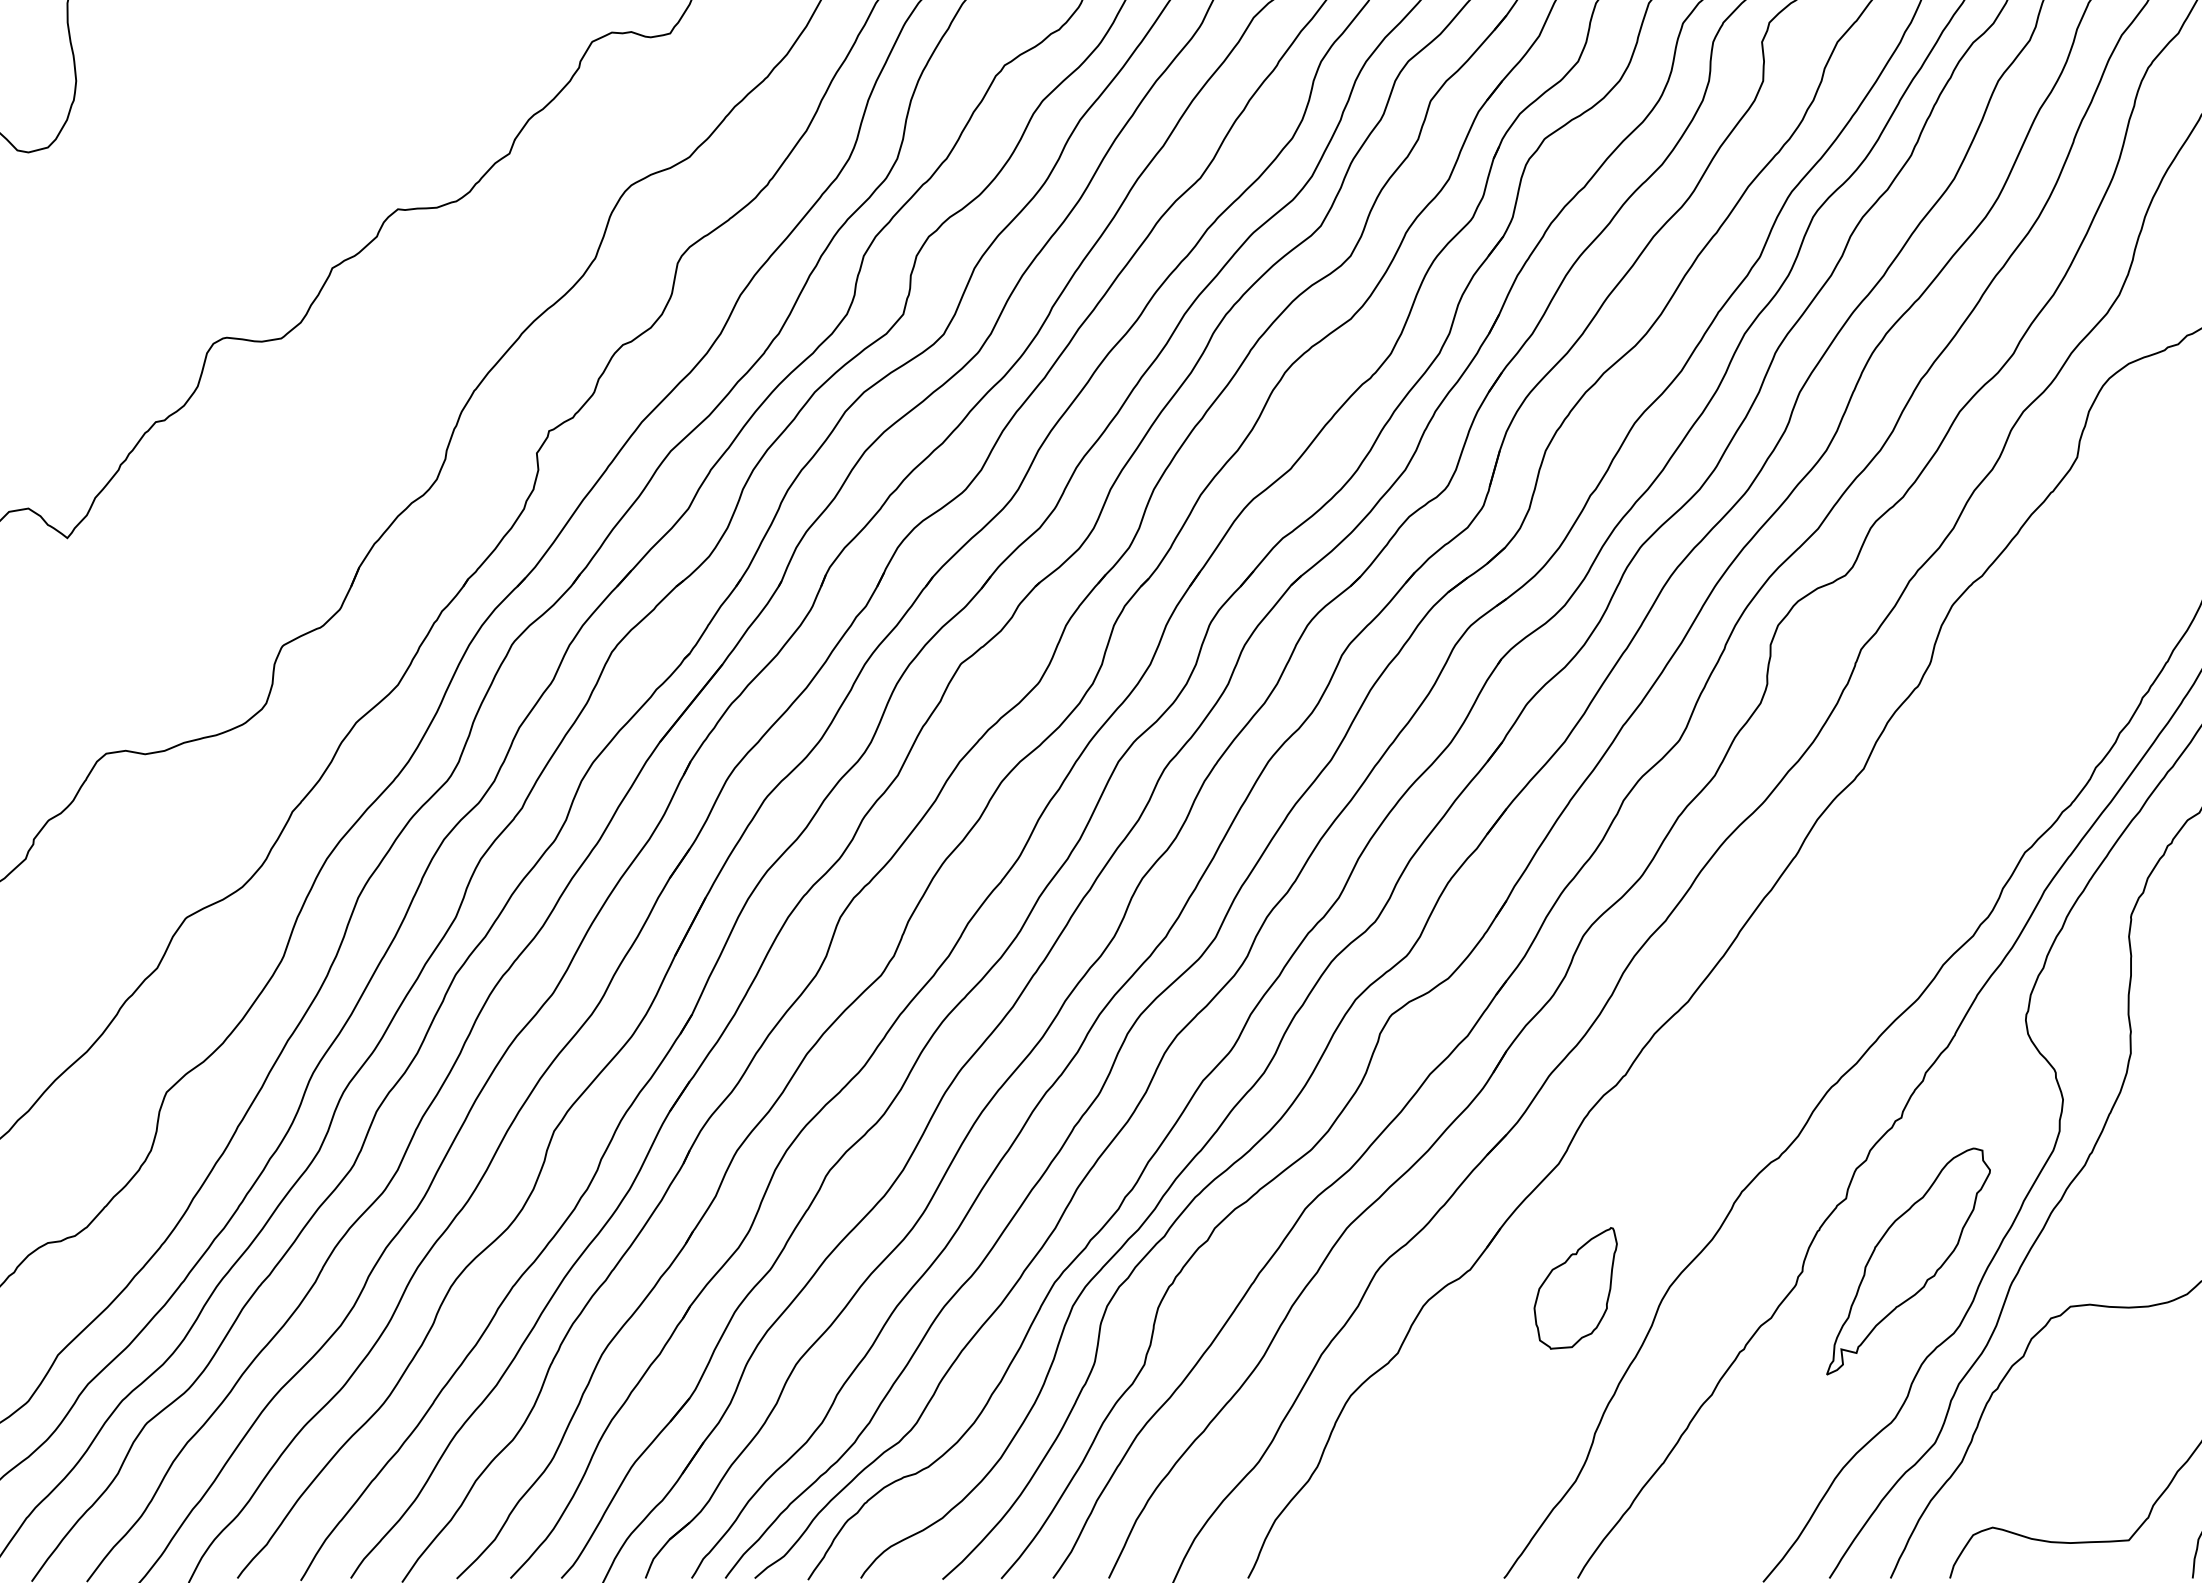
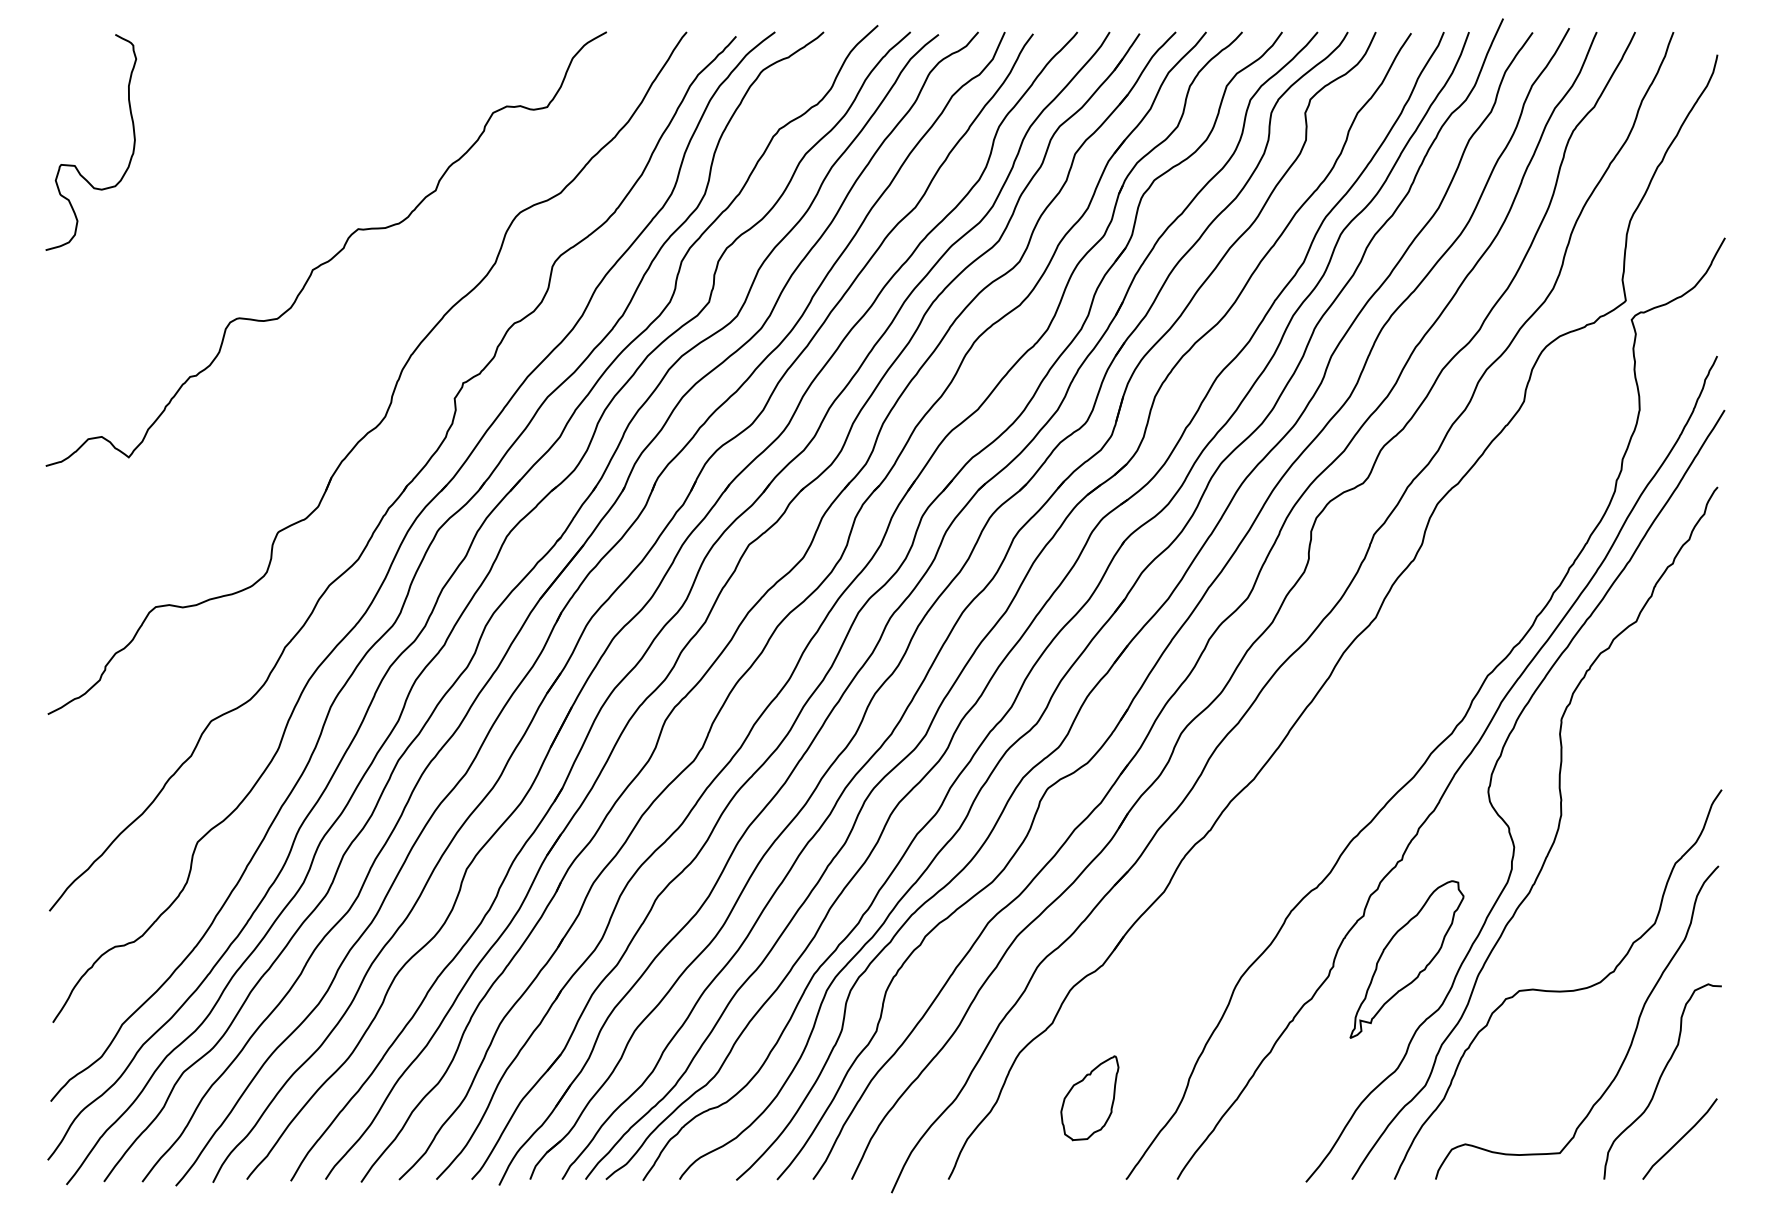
part: (1575, 1288) -> (1089, 1098), moved

